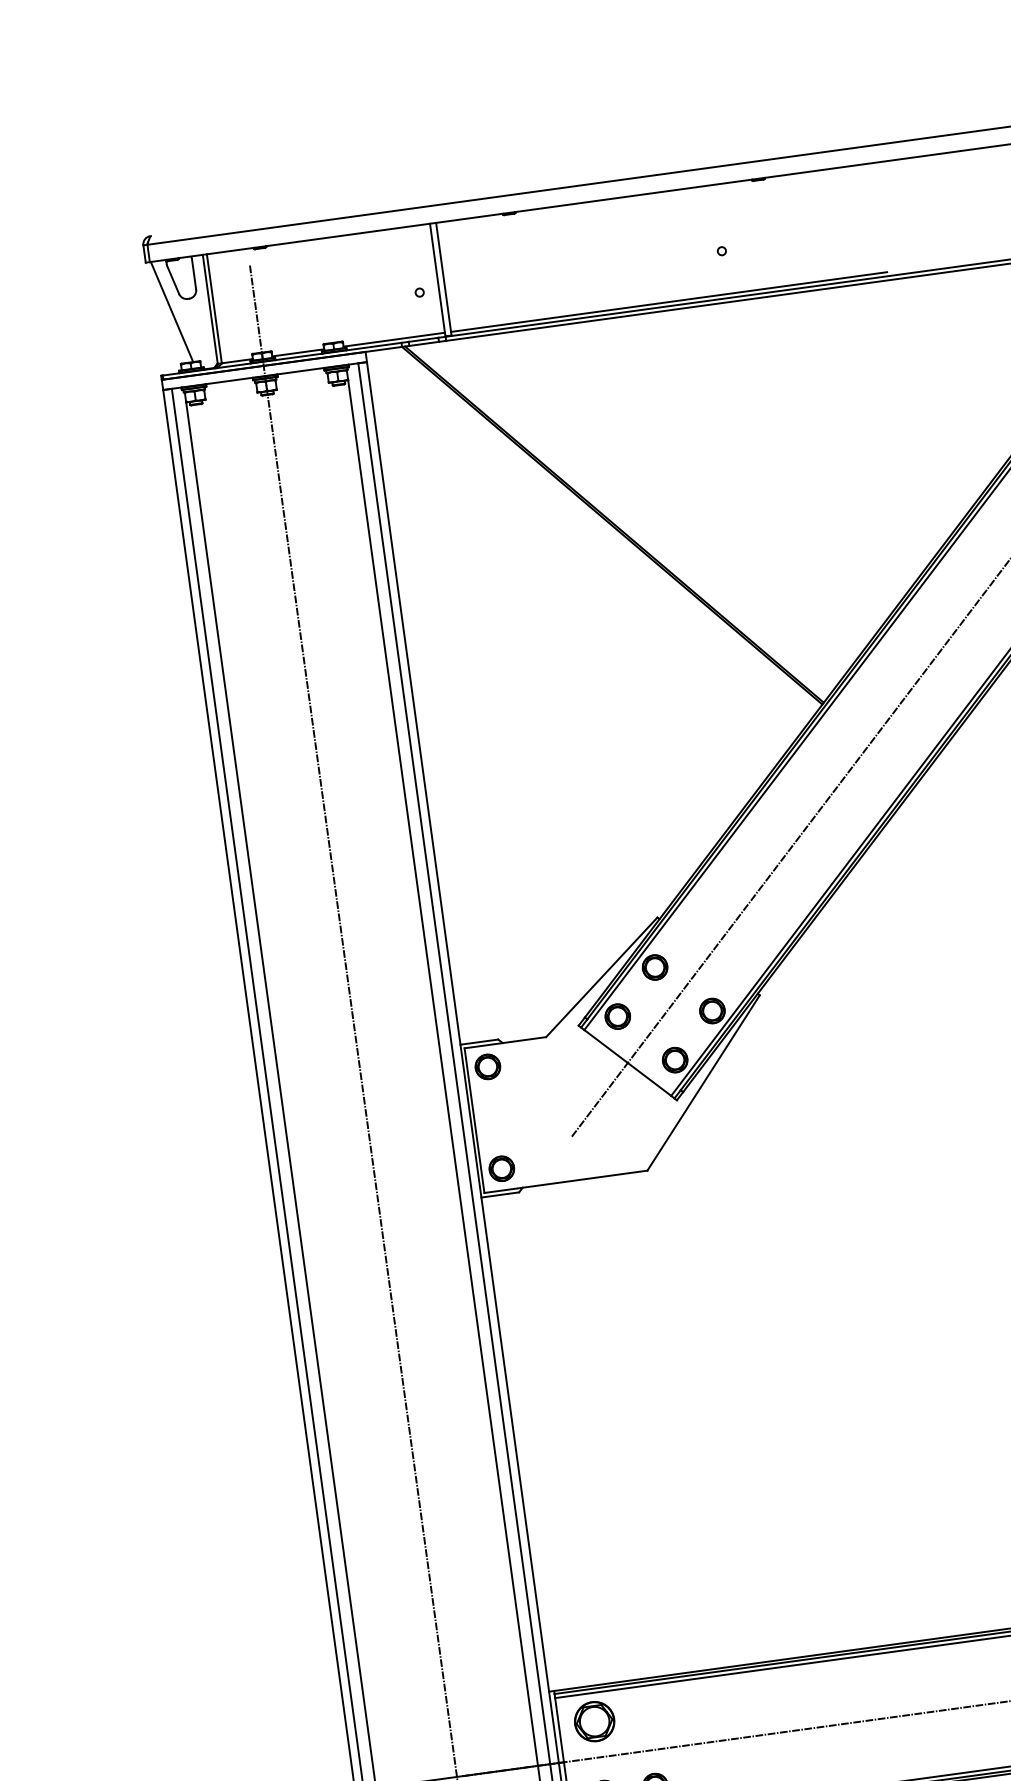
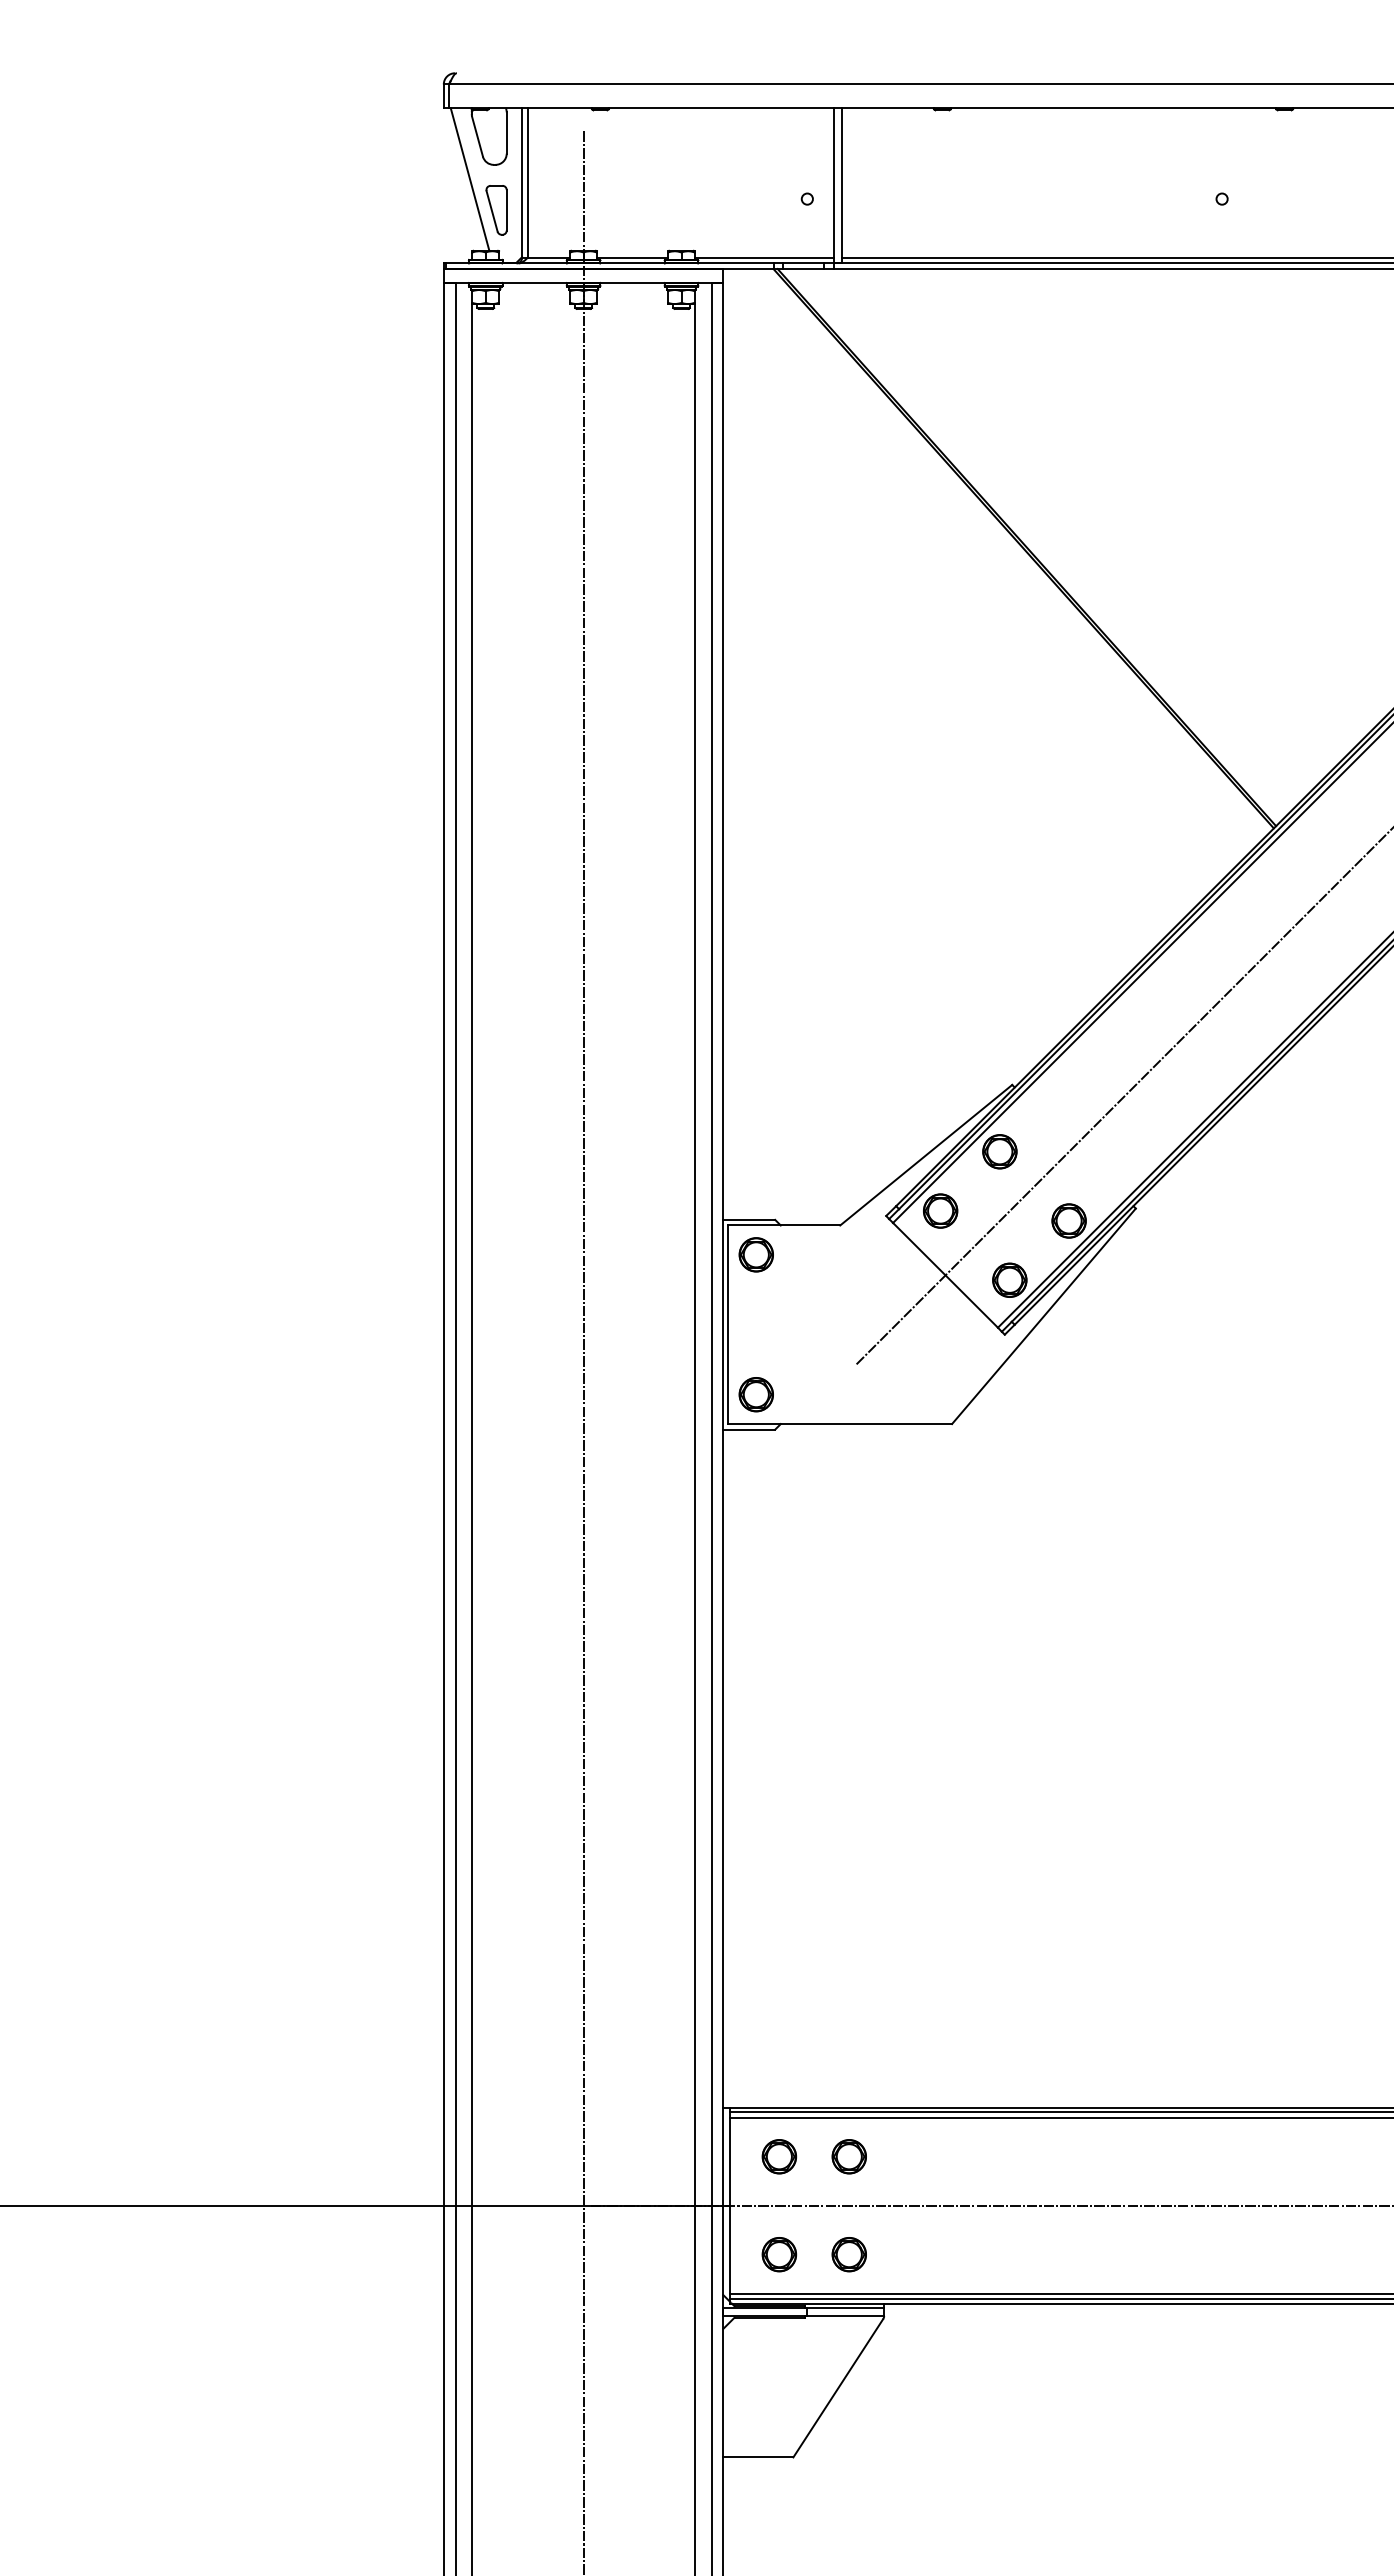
part: (194, 331) -> (496, 210), added
part: (645, 1714) -> (848, 2156), added
part: (594, 1721) -> (779, 2156), size x0.62

